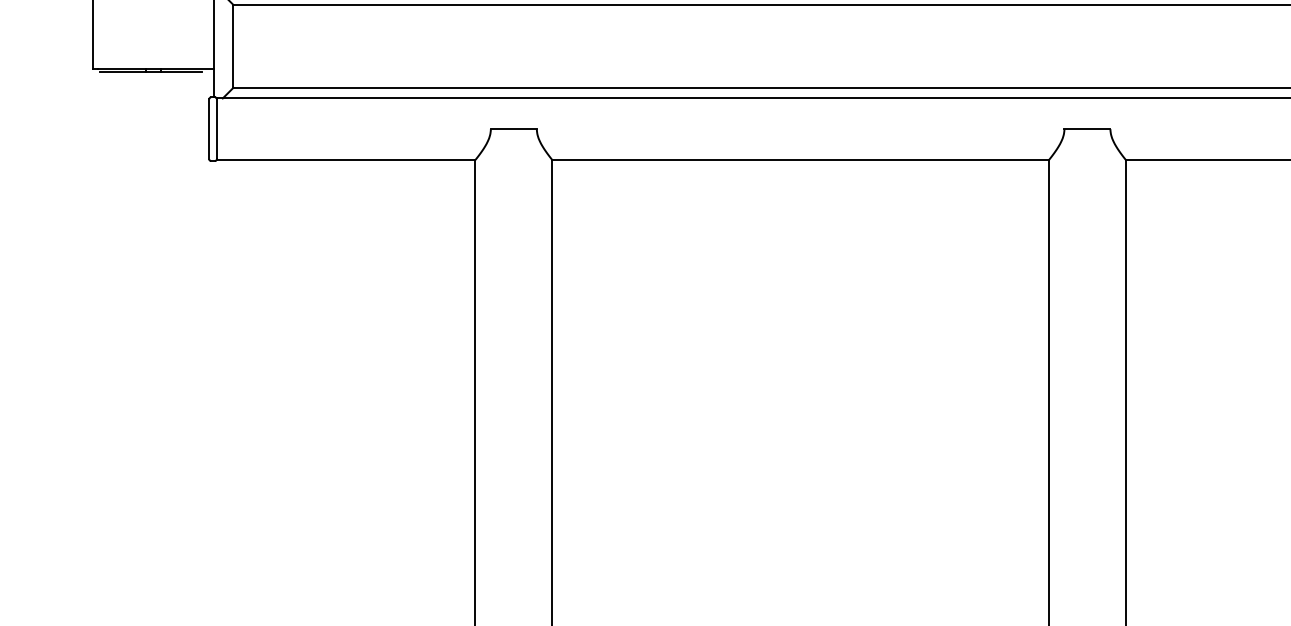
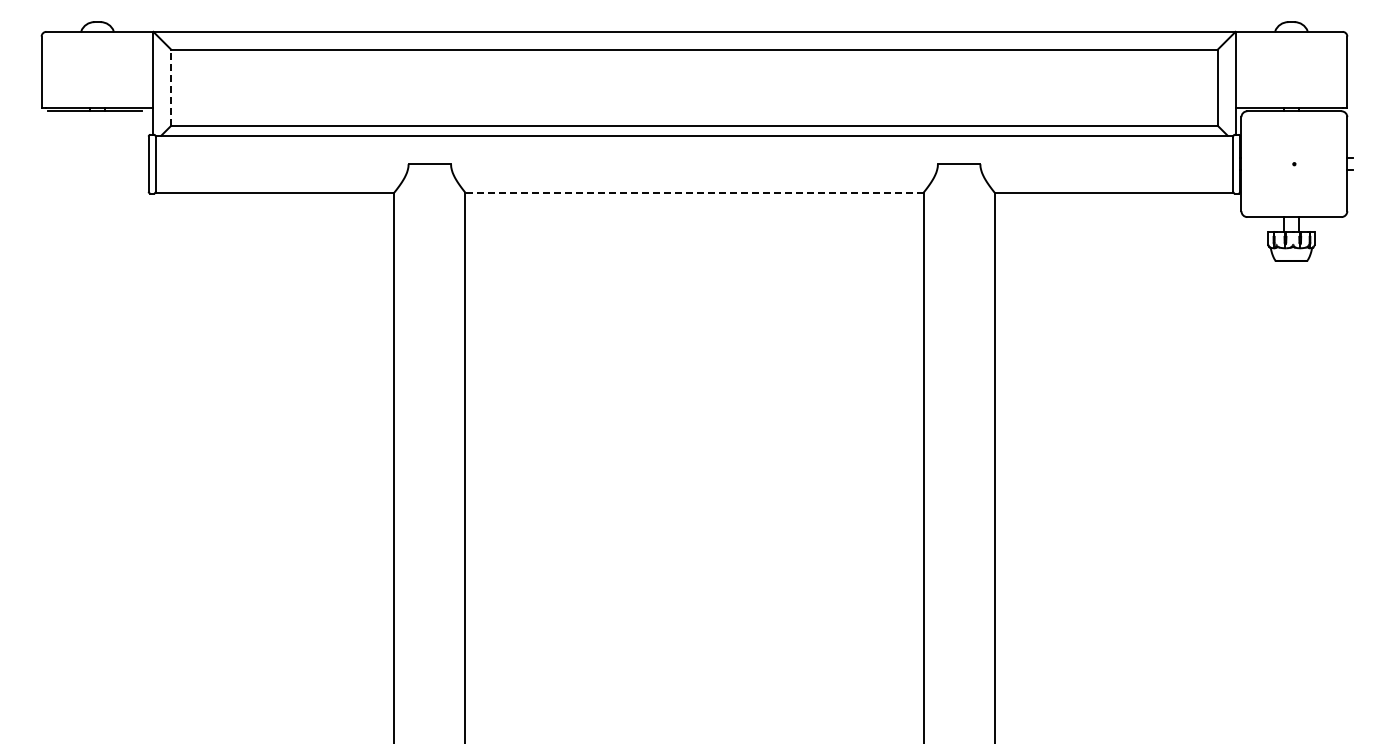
line: (233, 46) -> (171, 87), solid -> dashed
line: (800, 159) -> (694, 192), solid -> dashed

